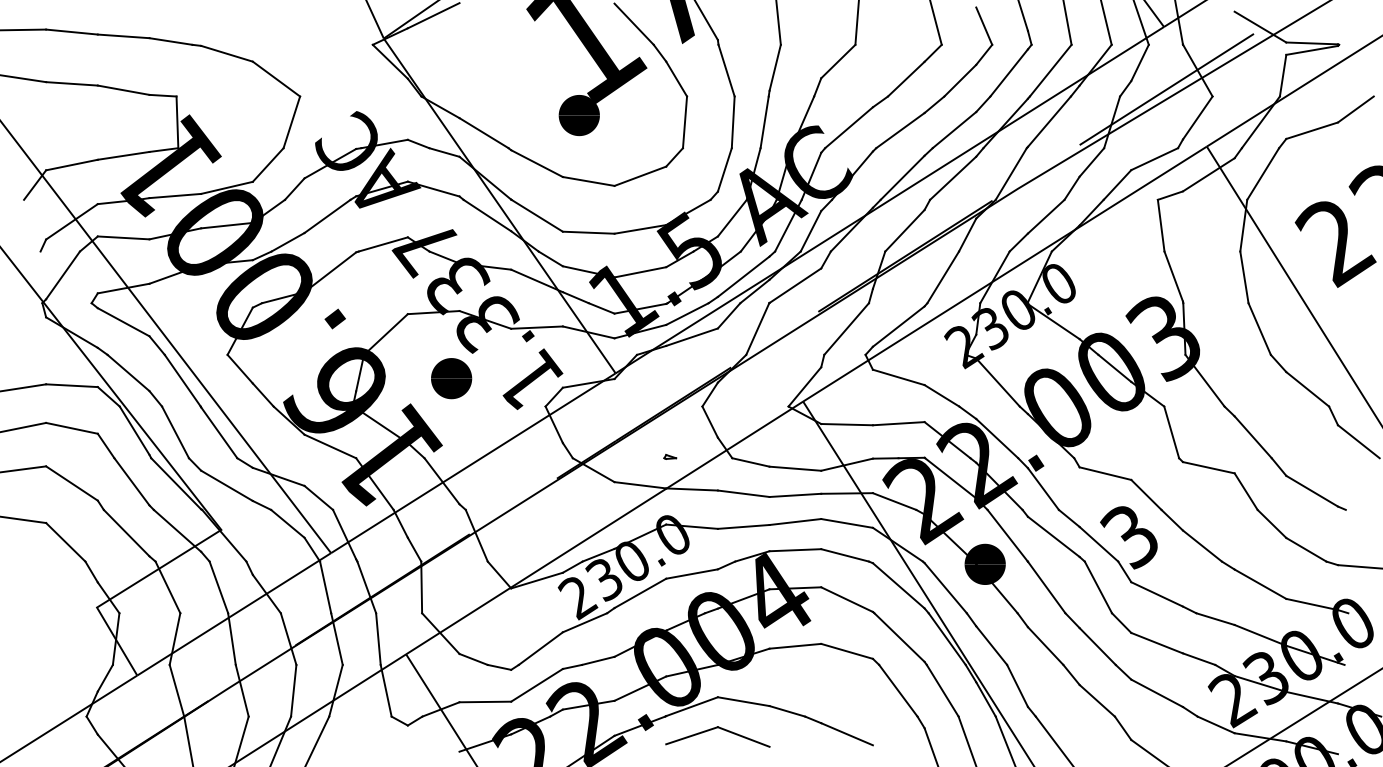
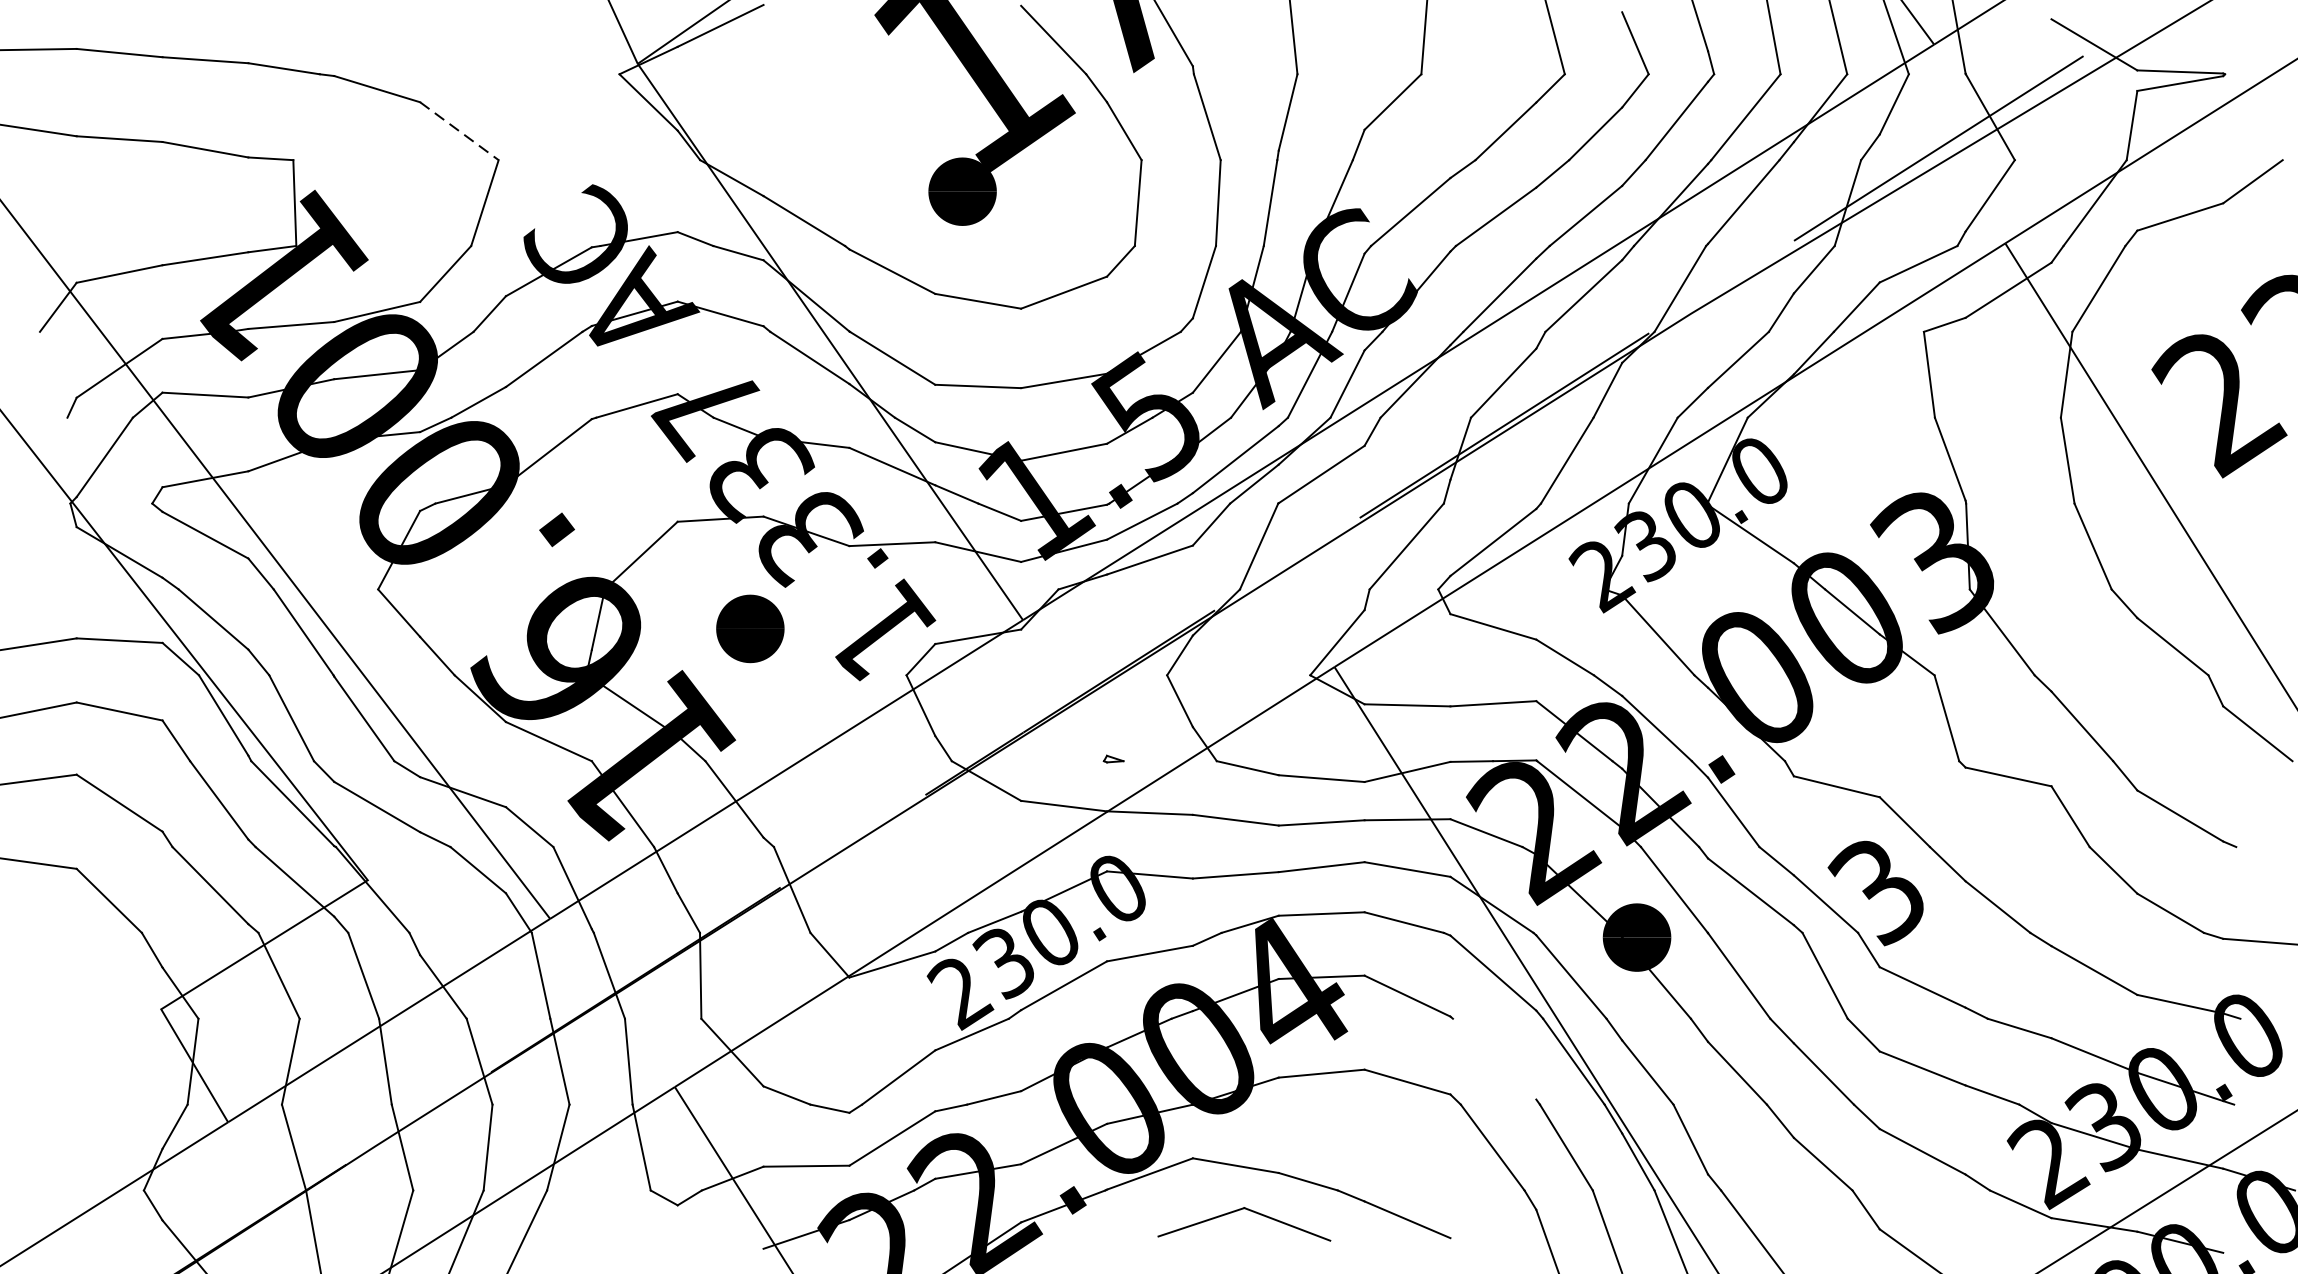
line: (276, 79) -> (459, 131), solid -> dashed
line: (899, 637) -> (1494, 1059), removed
part: (714, 729) -> (1238, 1211), moved

